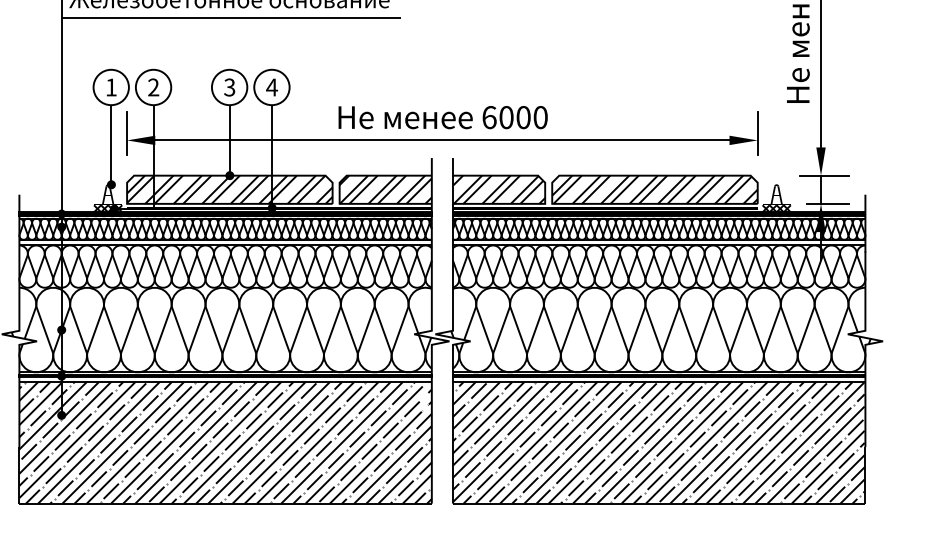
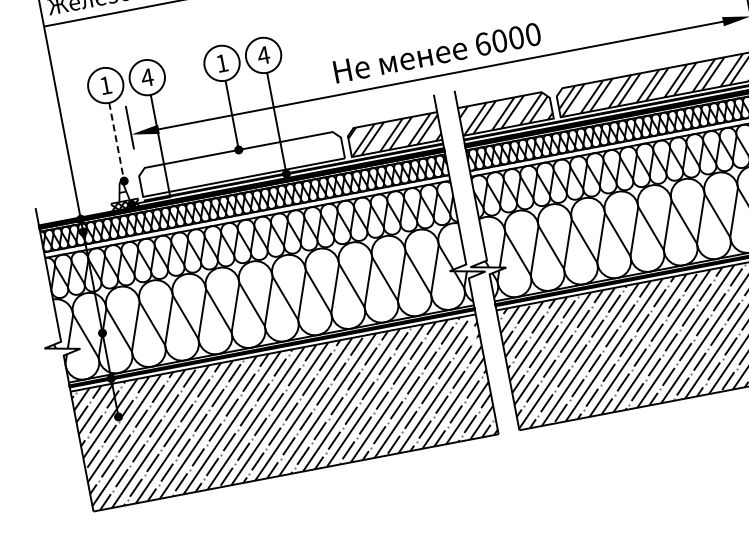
text: (153, 87) -> (147, 77), 2 -> 4
text: (229, 87) -> (221, 63), 3 -> 1
line: (111, 144) -> (116, 141), solid -> dashed
hatch: (229, 189) -> (241, 163), removed

